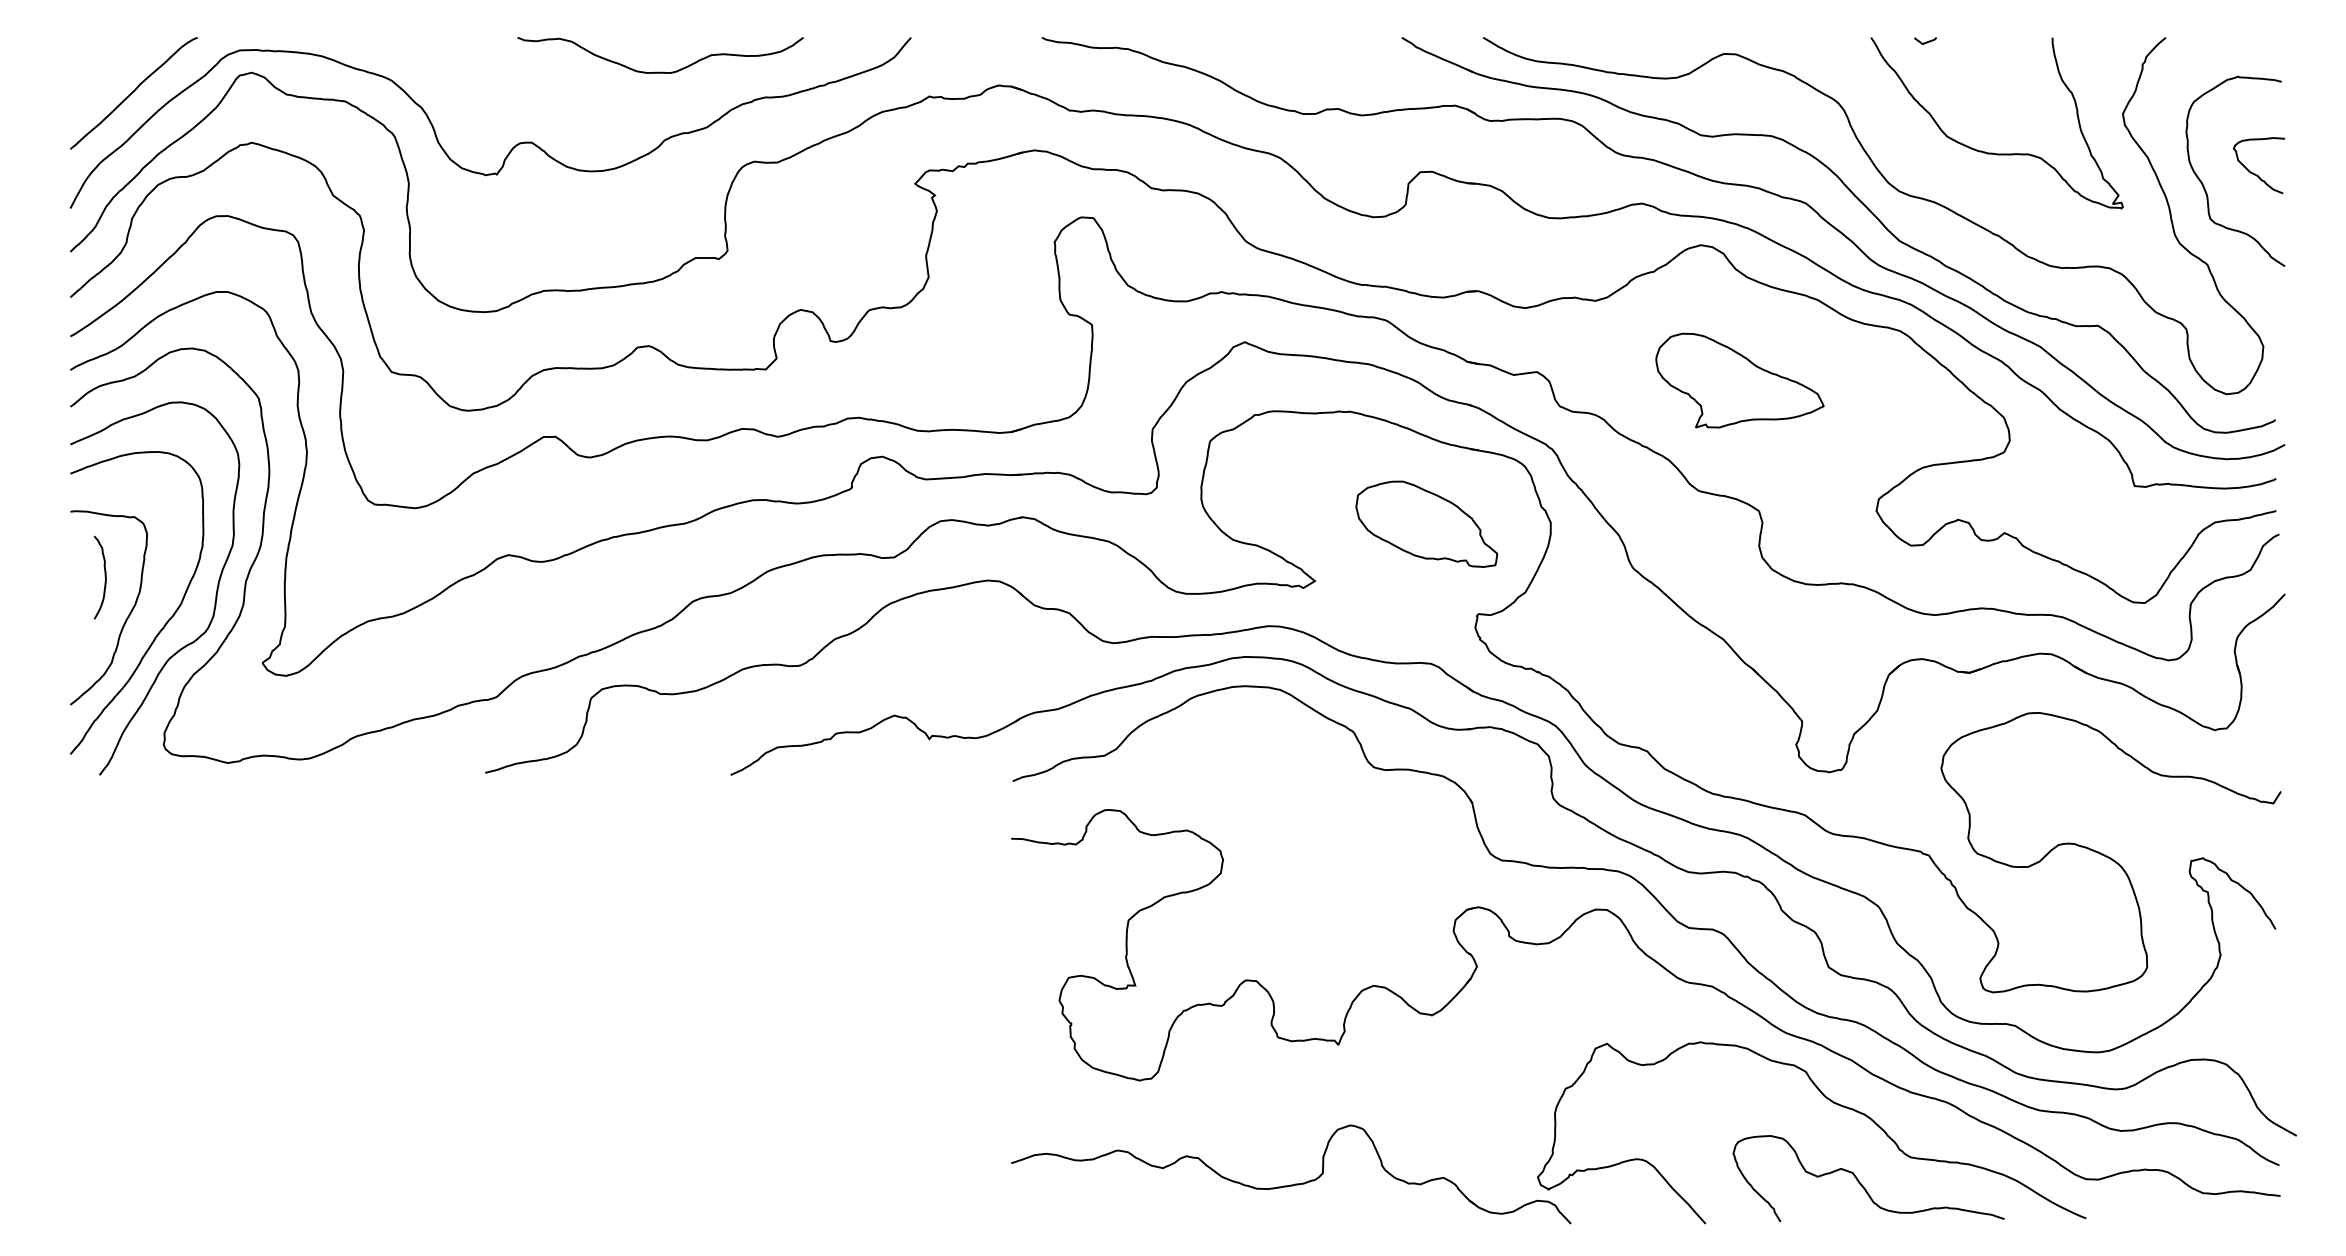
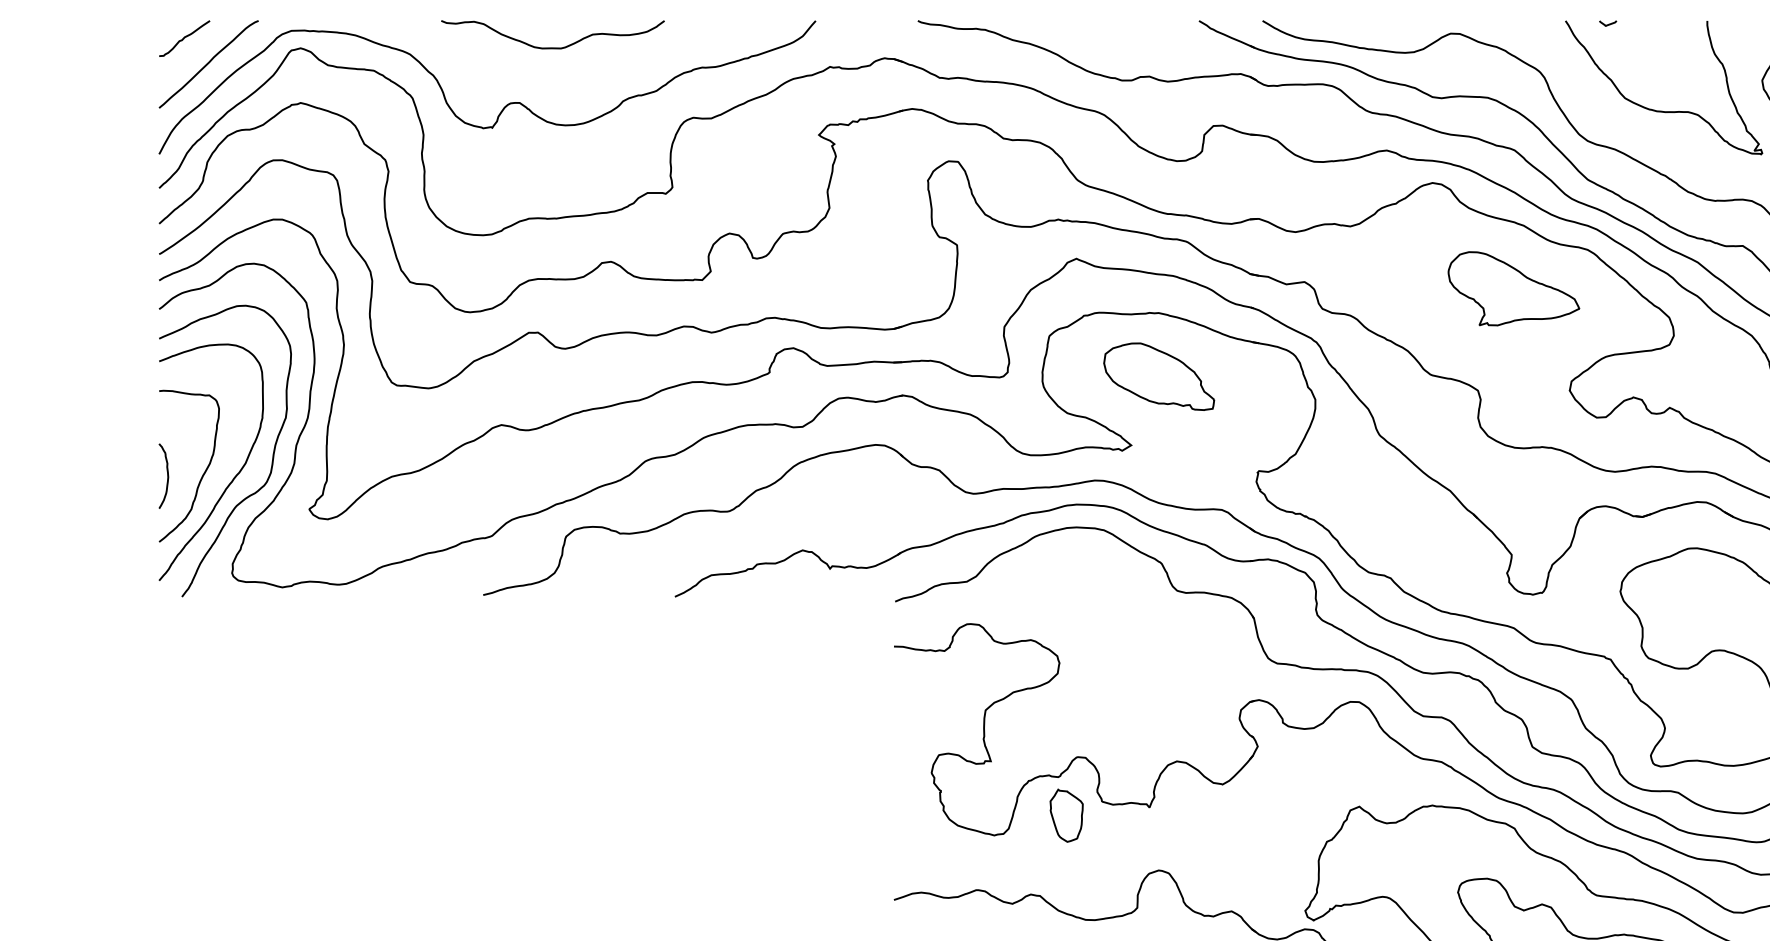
curve: (102, 60) -> (184, 38), added
curve: (660, 71) -> (552, 47), moved
part: (1739, 380) -> (1513, 288), moved
part: (1426, 523) -> (1158, 376), moved
curve: (104, 576) -> (167, 475), moved
part: (1231, 1054) -> (1066, 815), added

